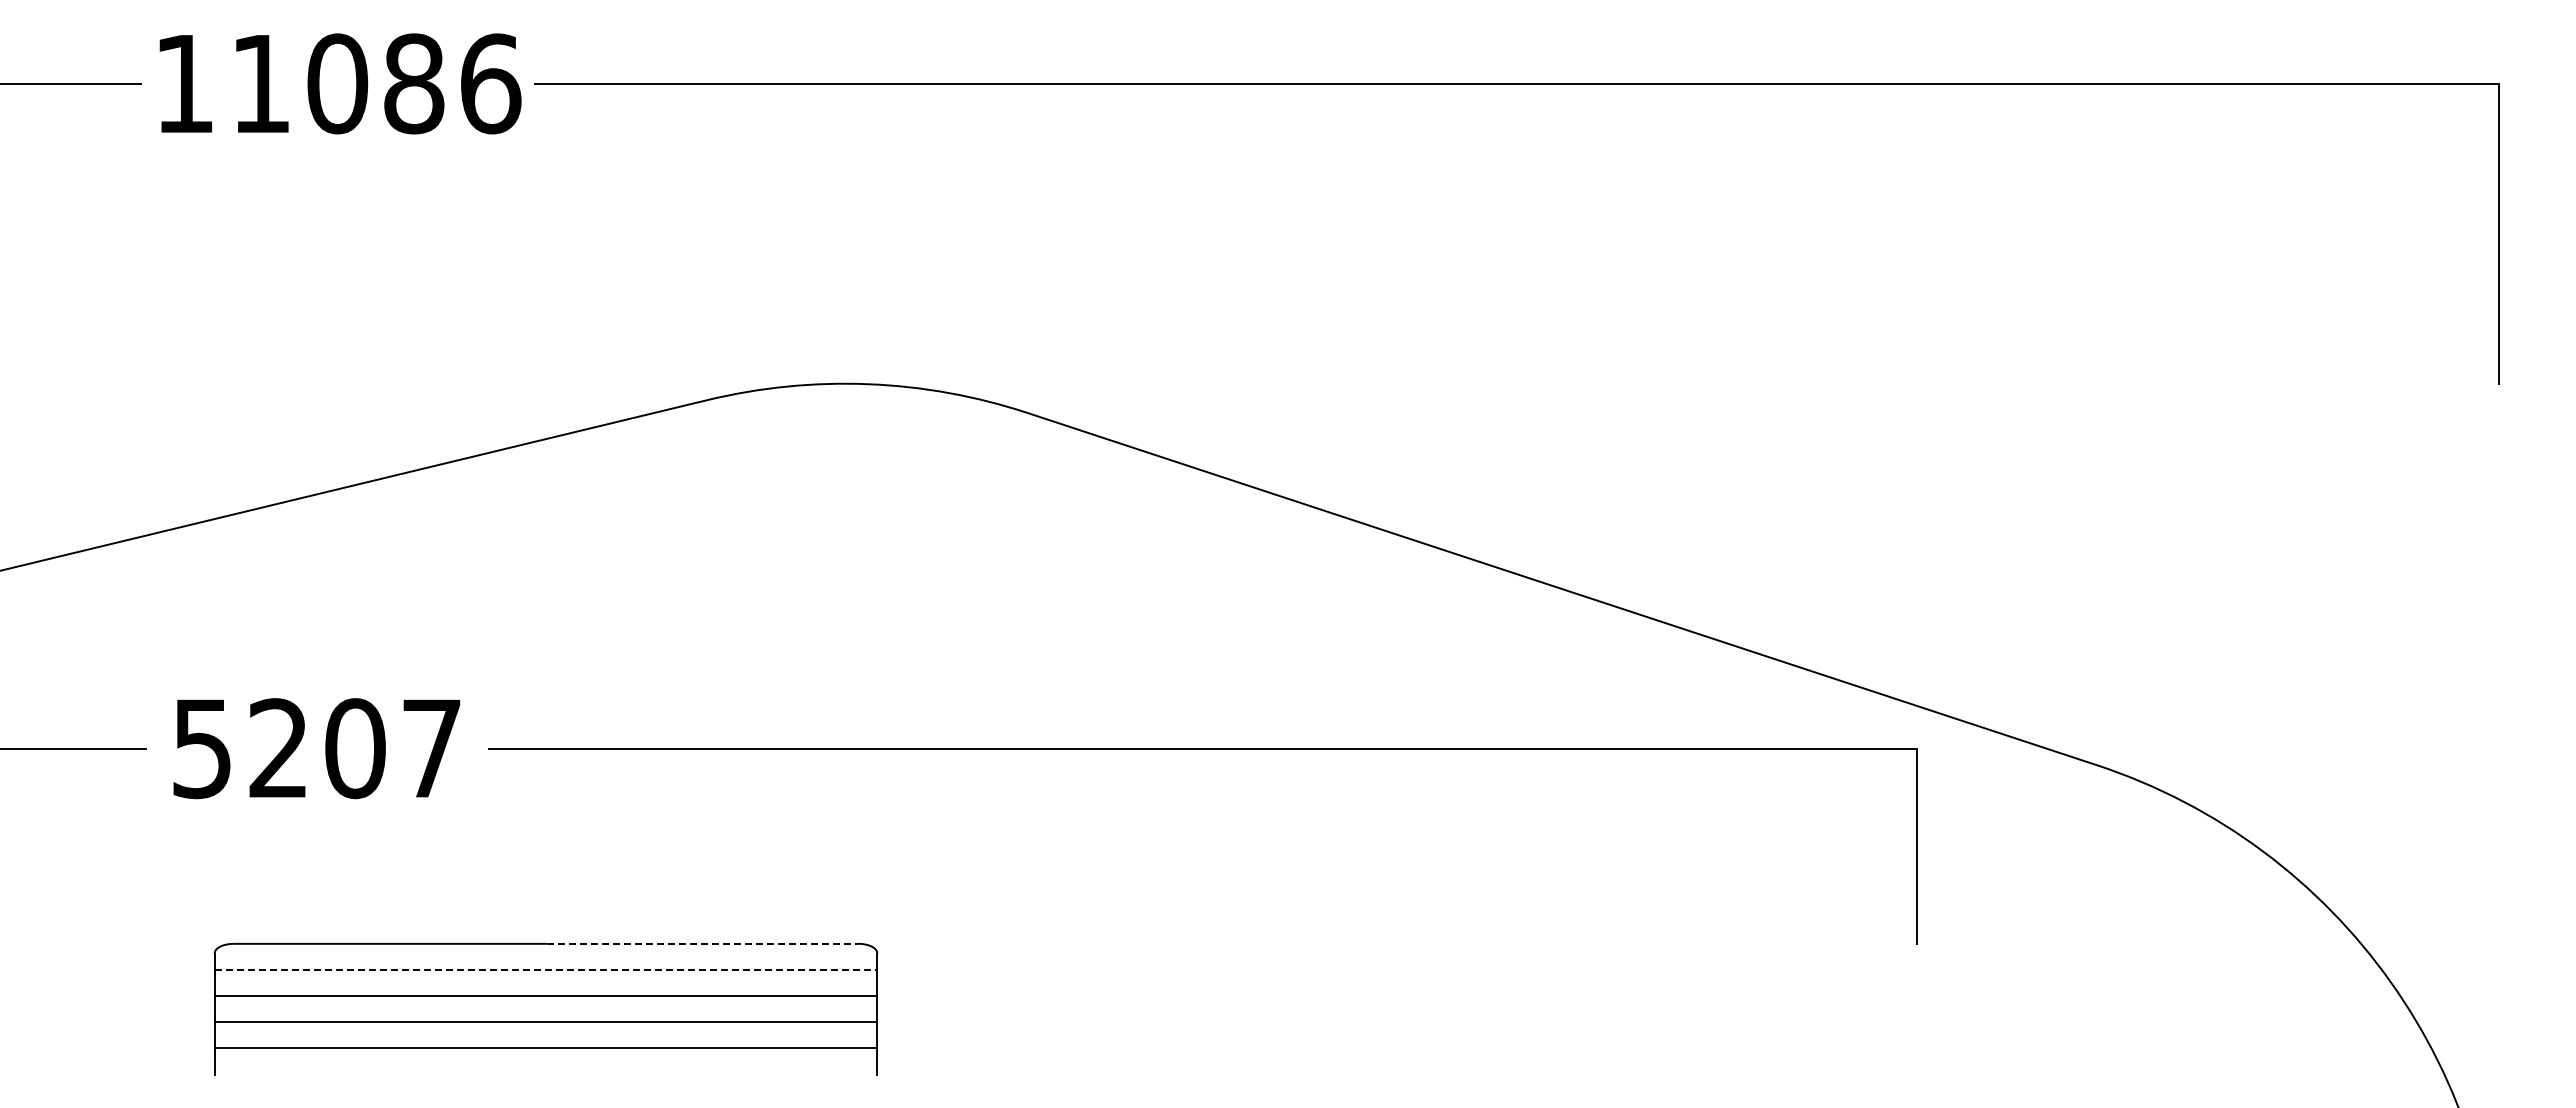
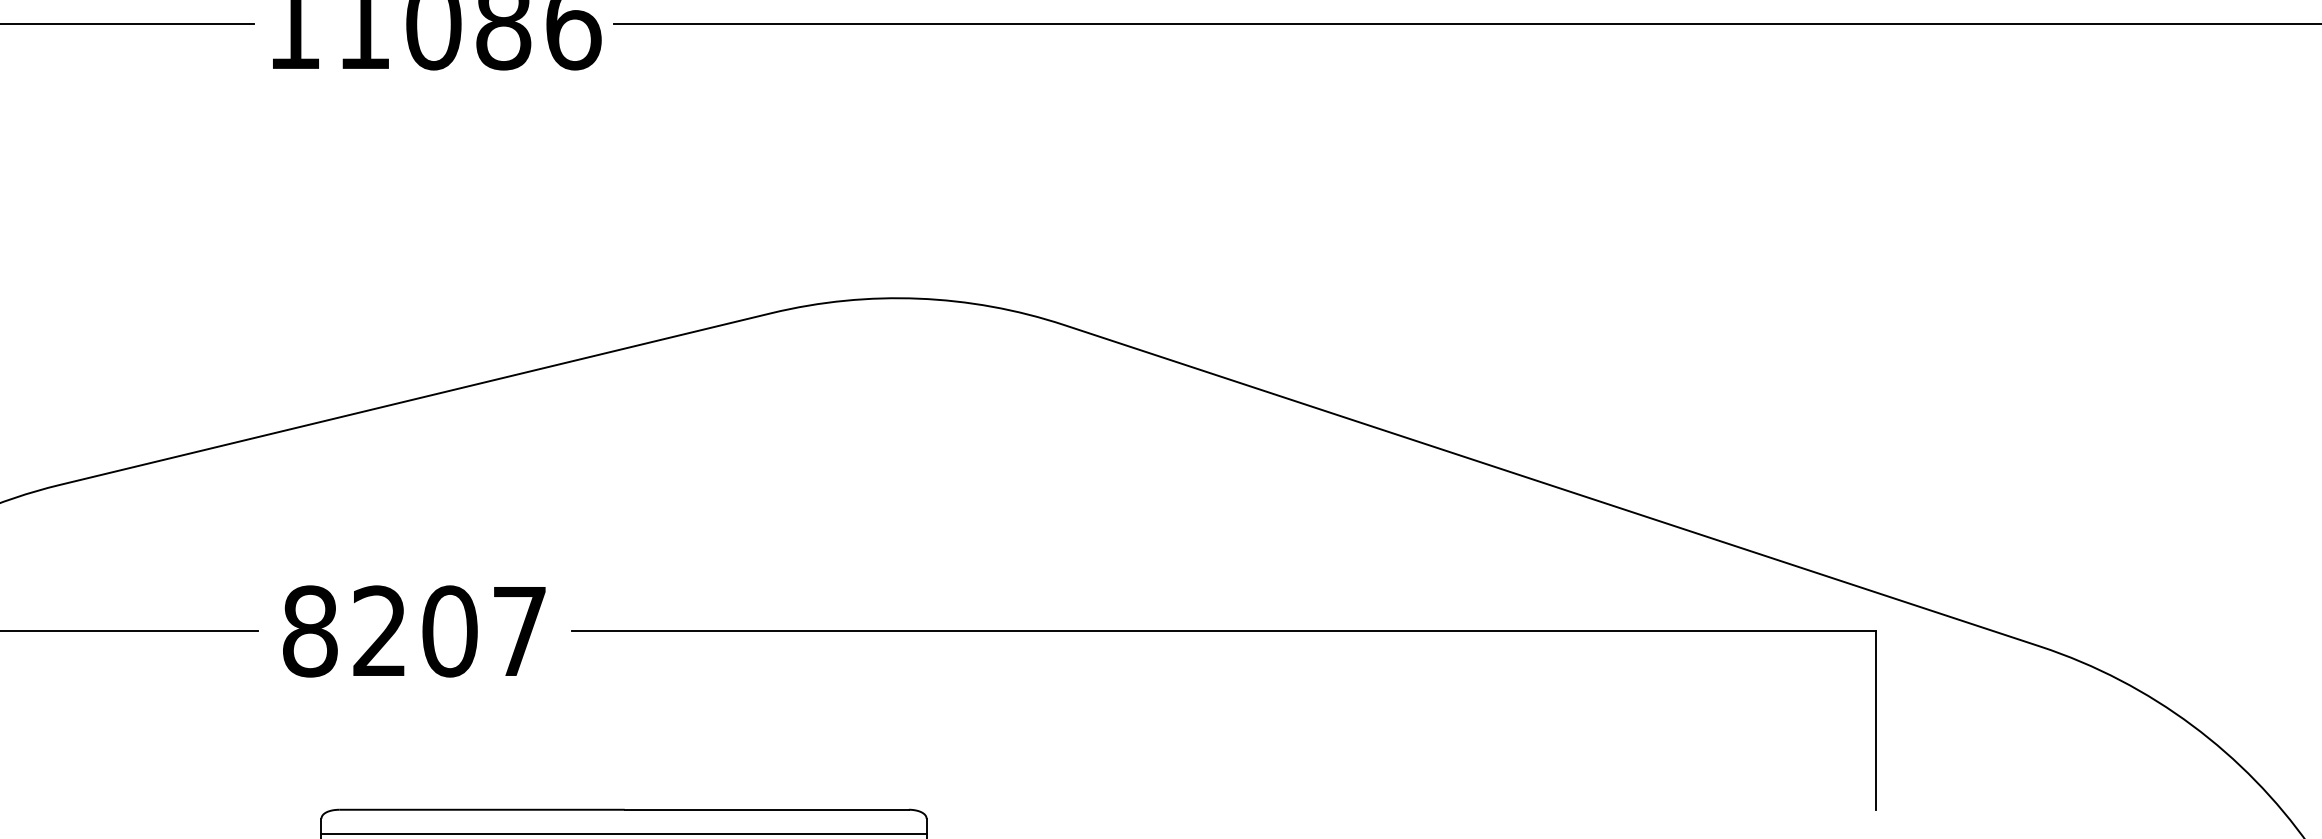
text: (202, 748) -> (310, 631), 5207 -> 8207
line: (702, 943) -> (766, 809), dashed -> solid
line: (546, 969) -> (624, 833), dashed -> solid

